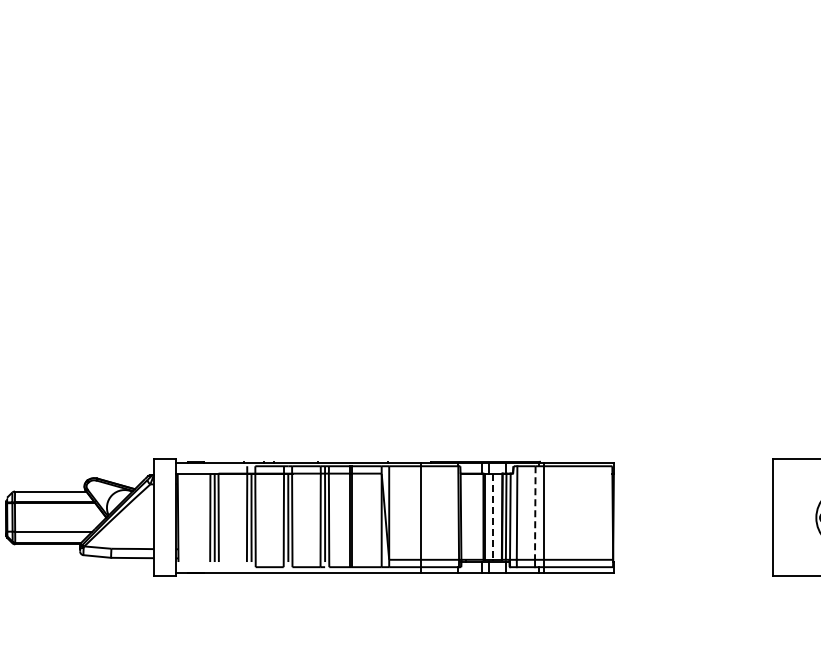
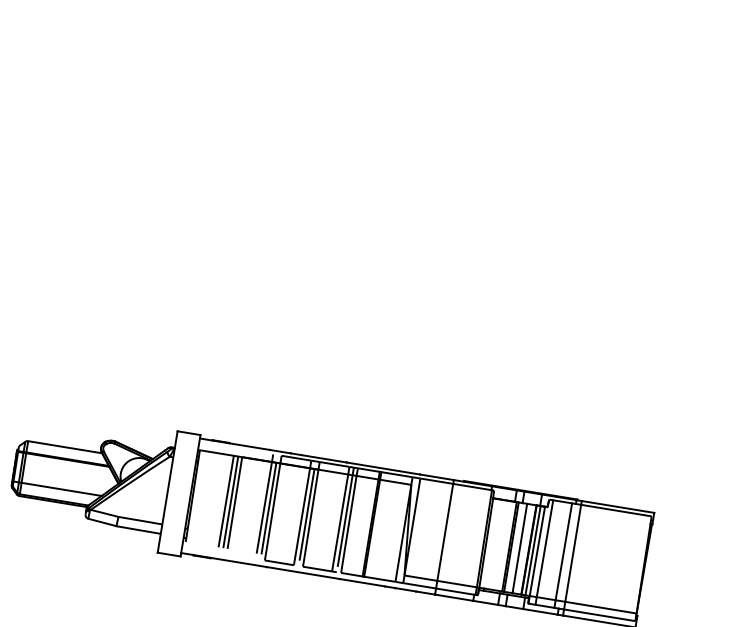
line: (535, 513) -> (564, 552), dashed -> solid
line: (493, 517) -> (519, 549), dashed -> solid

